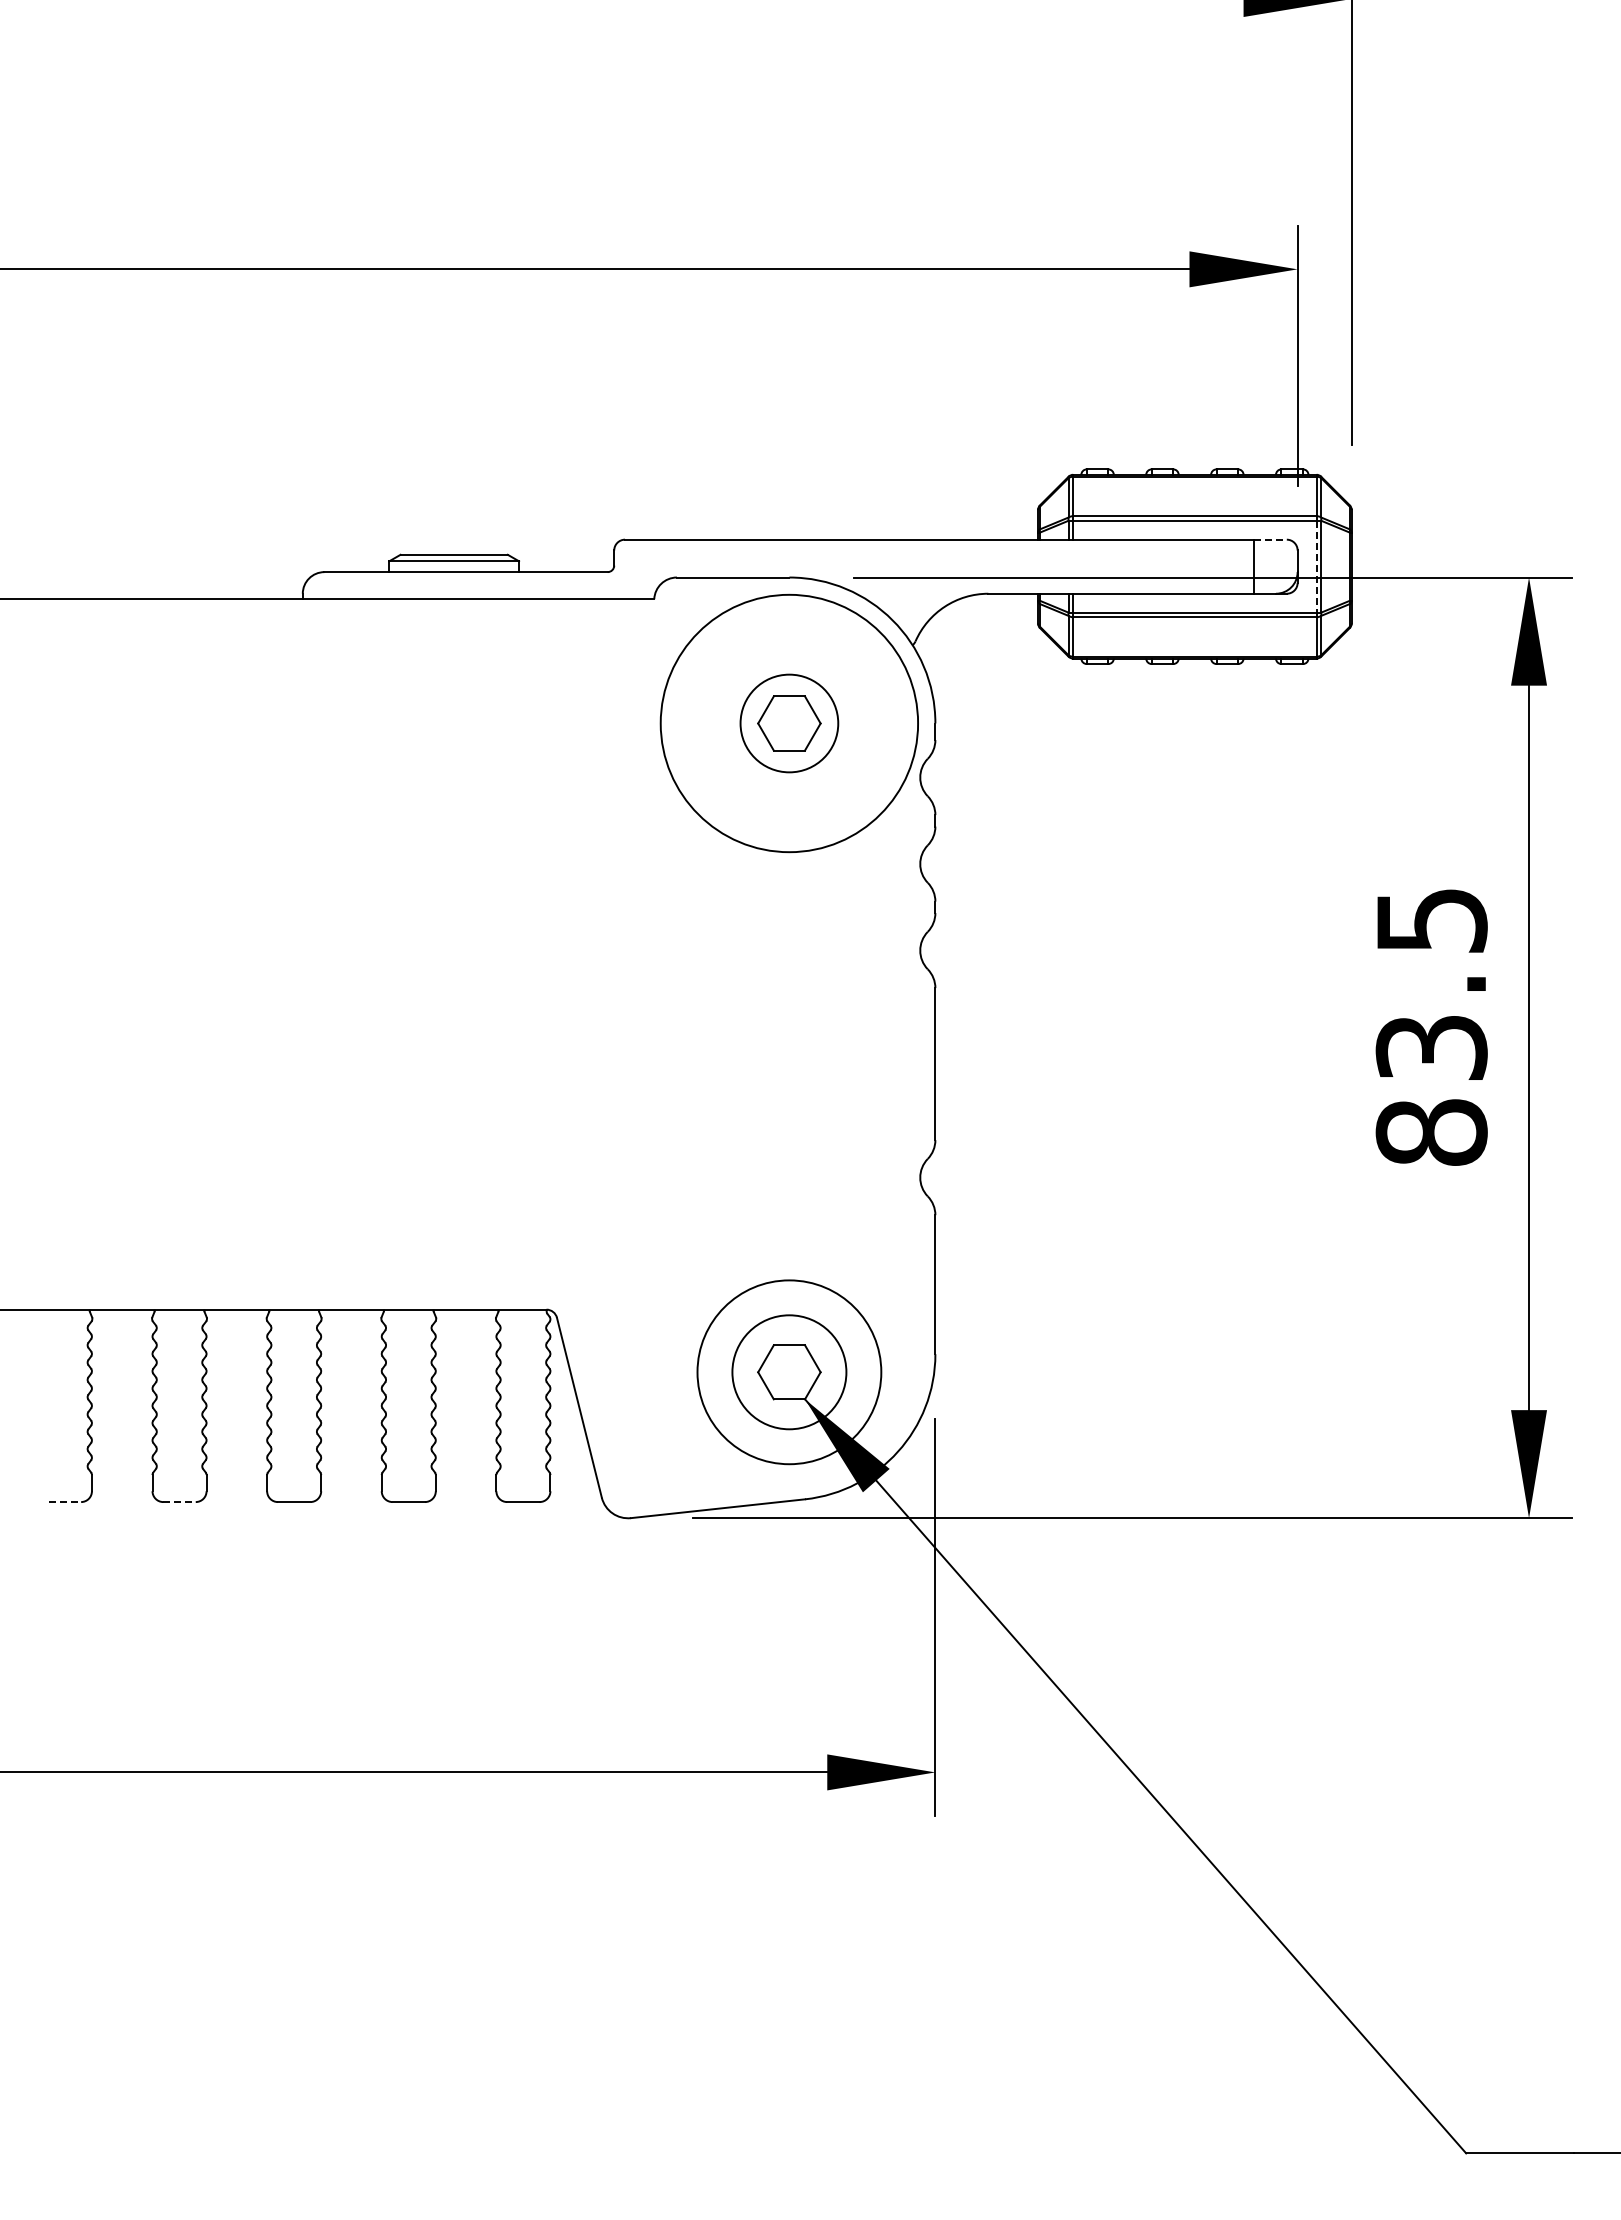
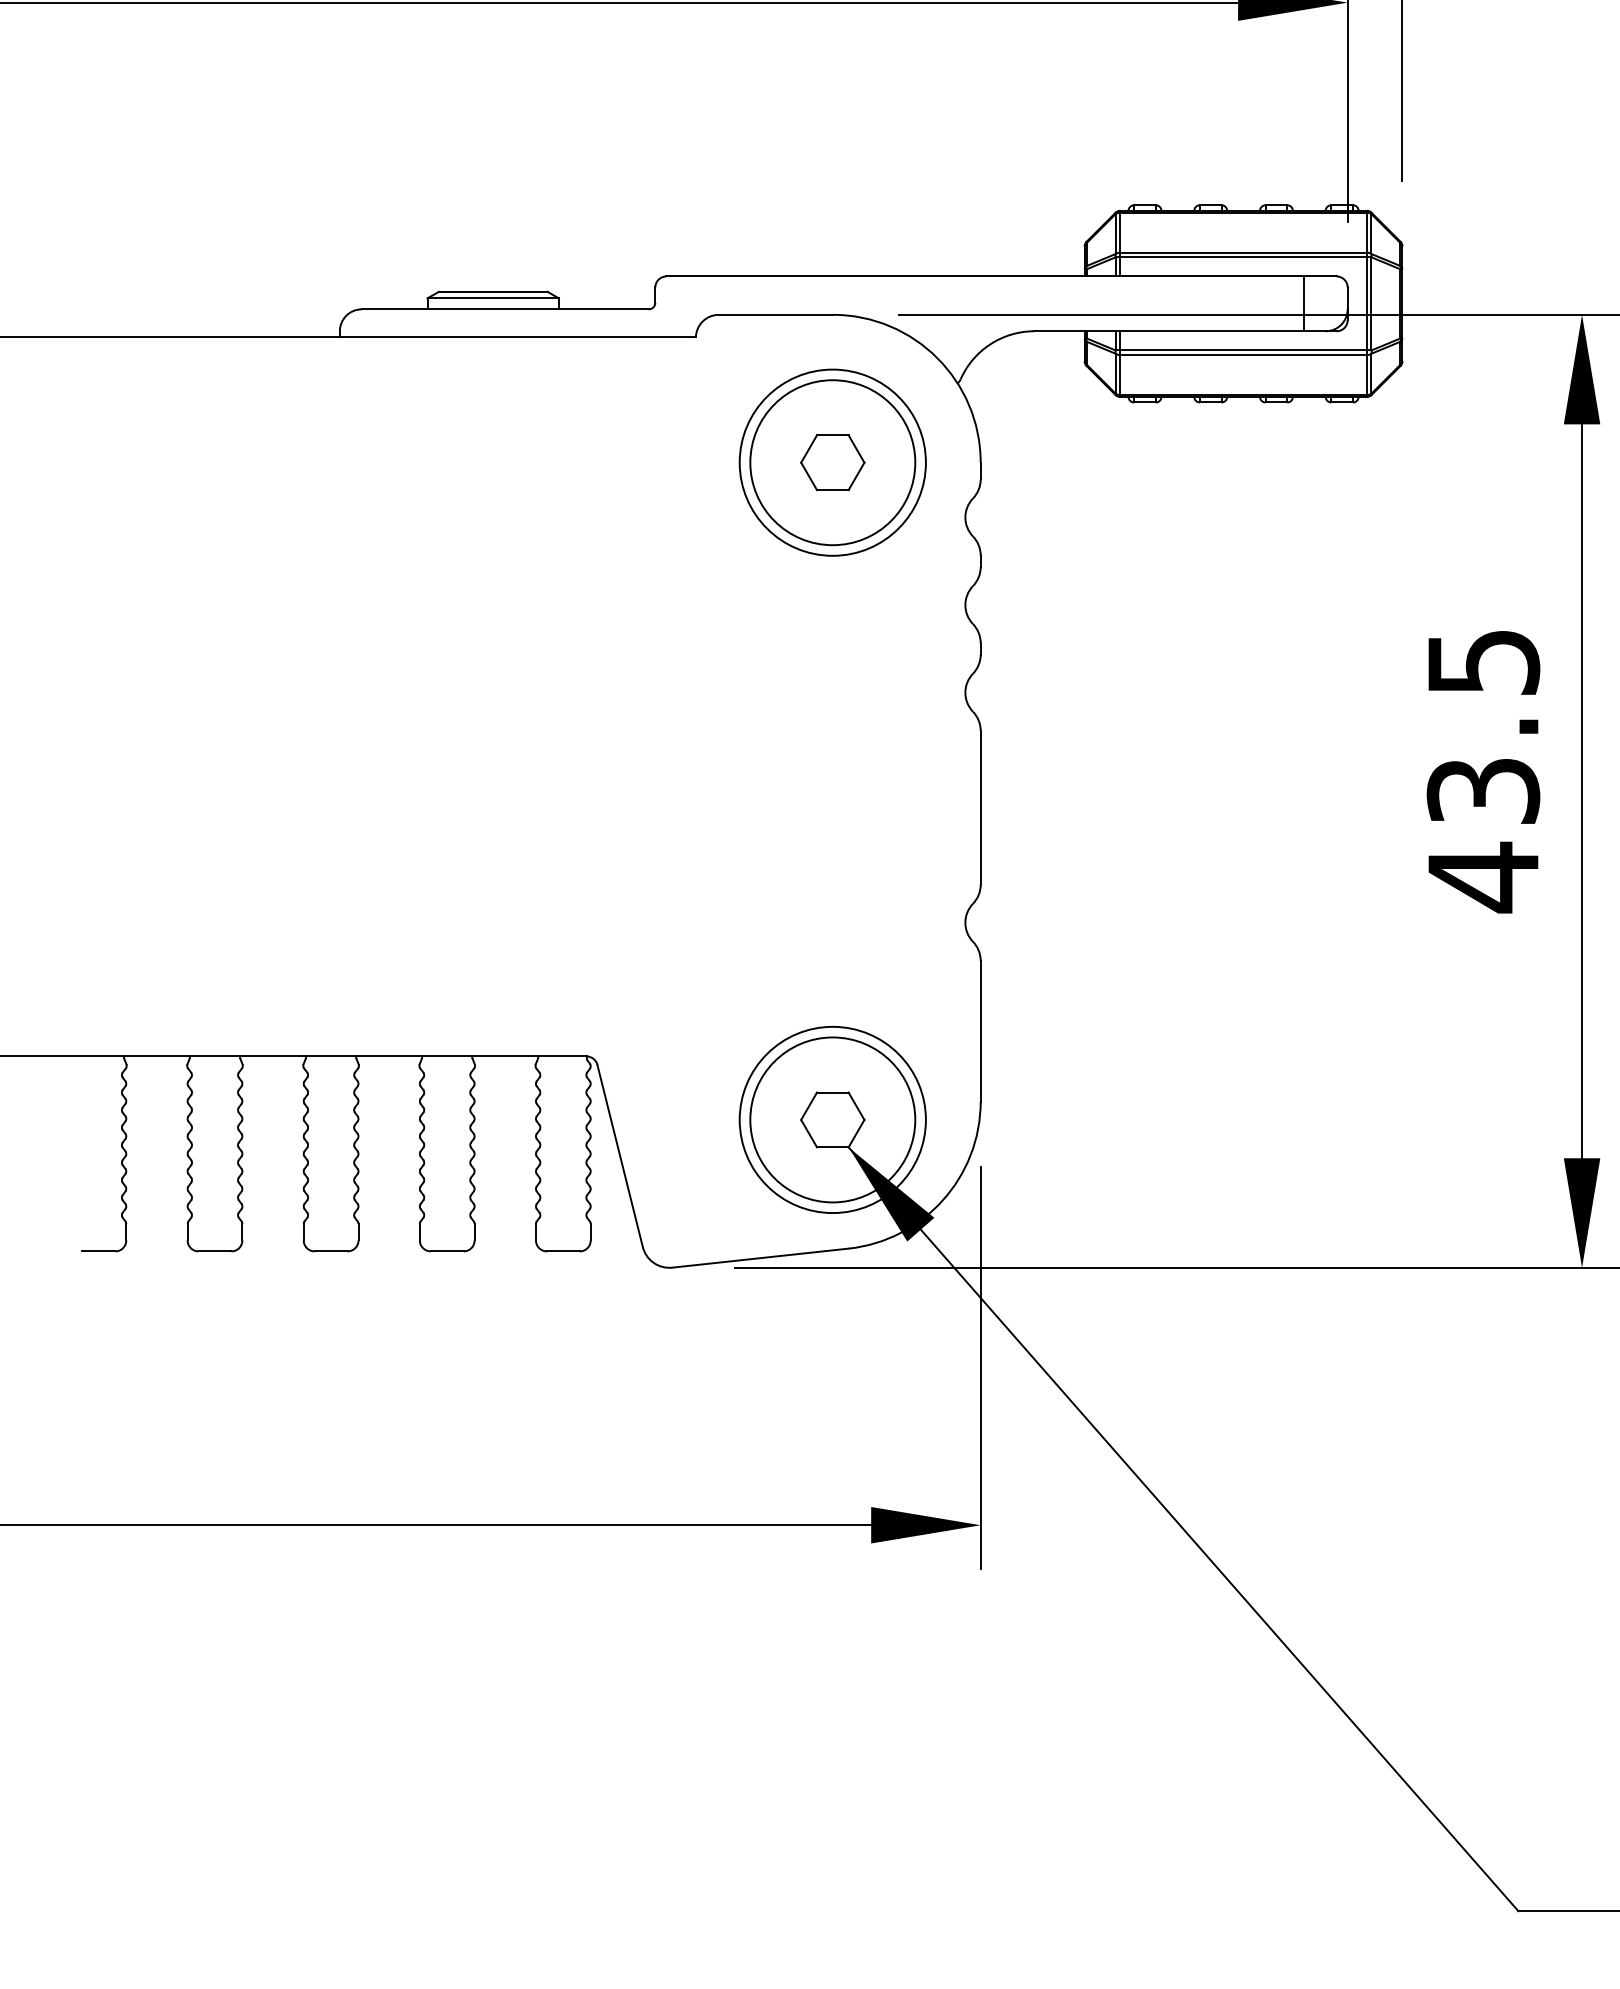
line: (1271, 539) -> (1321, 276), dashed -> solid
line: (1316, 566) -> (1366, 303), dashed -> solid
circle: (788, 723) -> (831, 462), size x1.67
circle: (789, 723) -> (832, 462), size x0.71
text: (1431, 1132) -> (1483, 877), 83.5 -> 43.5
circle: (788, 1371) -> (831, 1119), size x1.43
line: (65, 1502) -> (99, 1251), dashed -> solid
line: (180, 1502) -> (215, 1251), dashed -> solid

